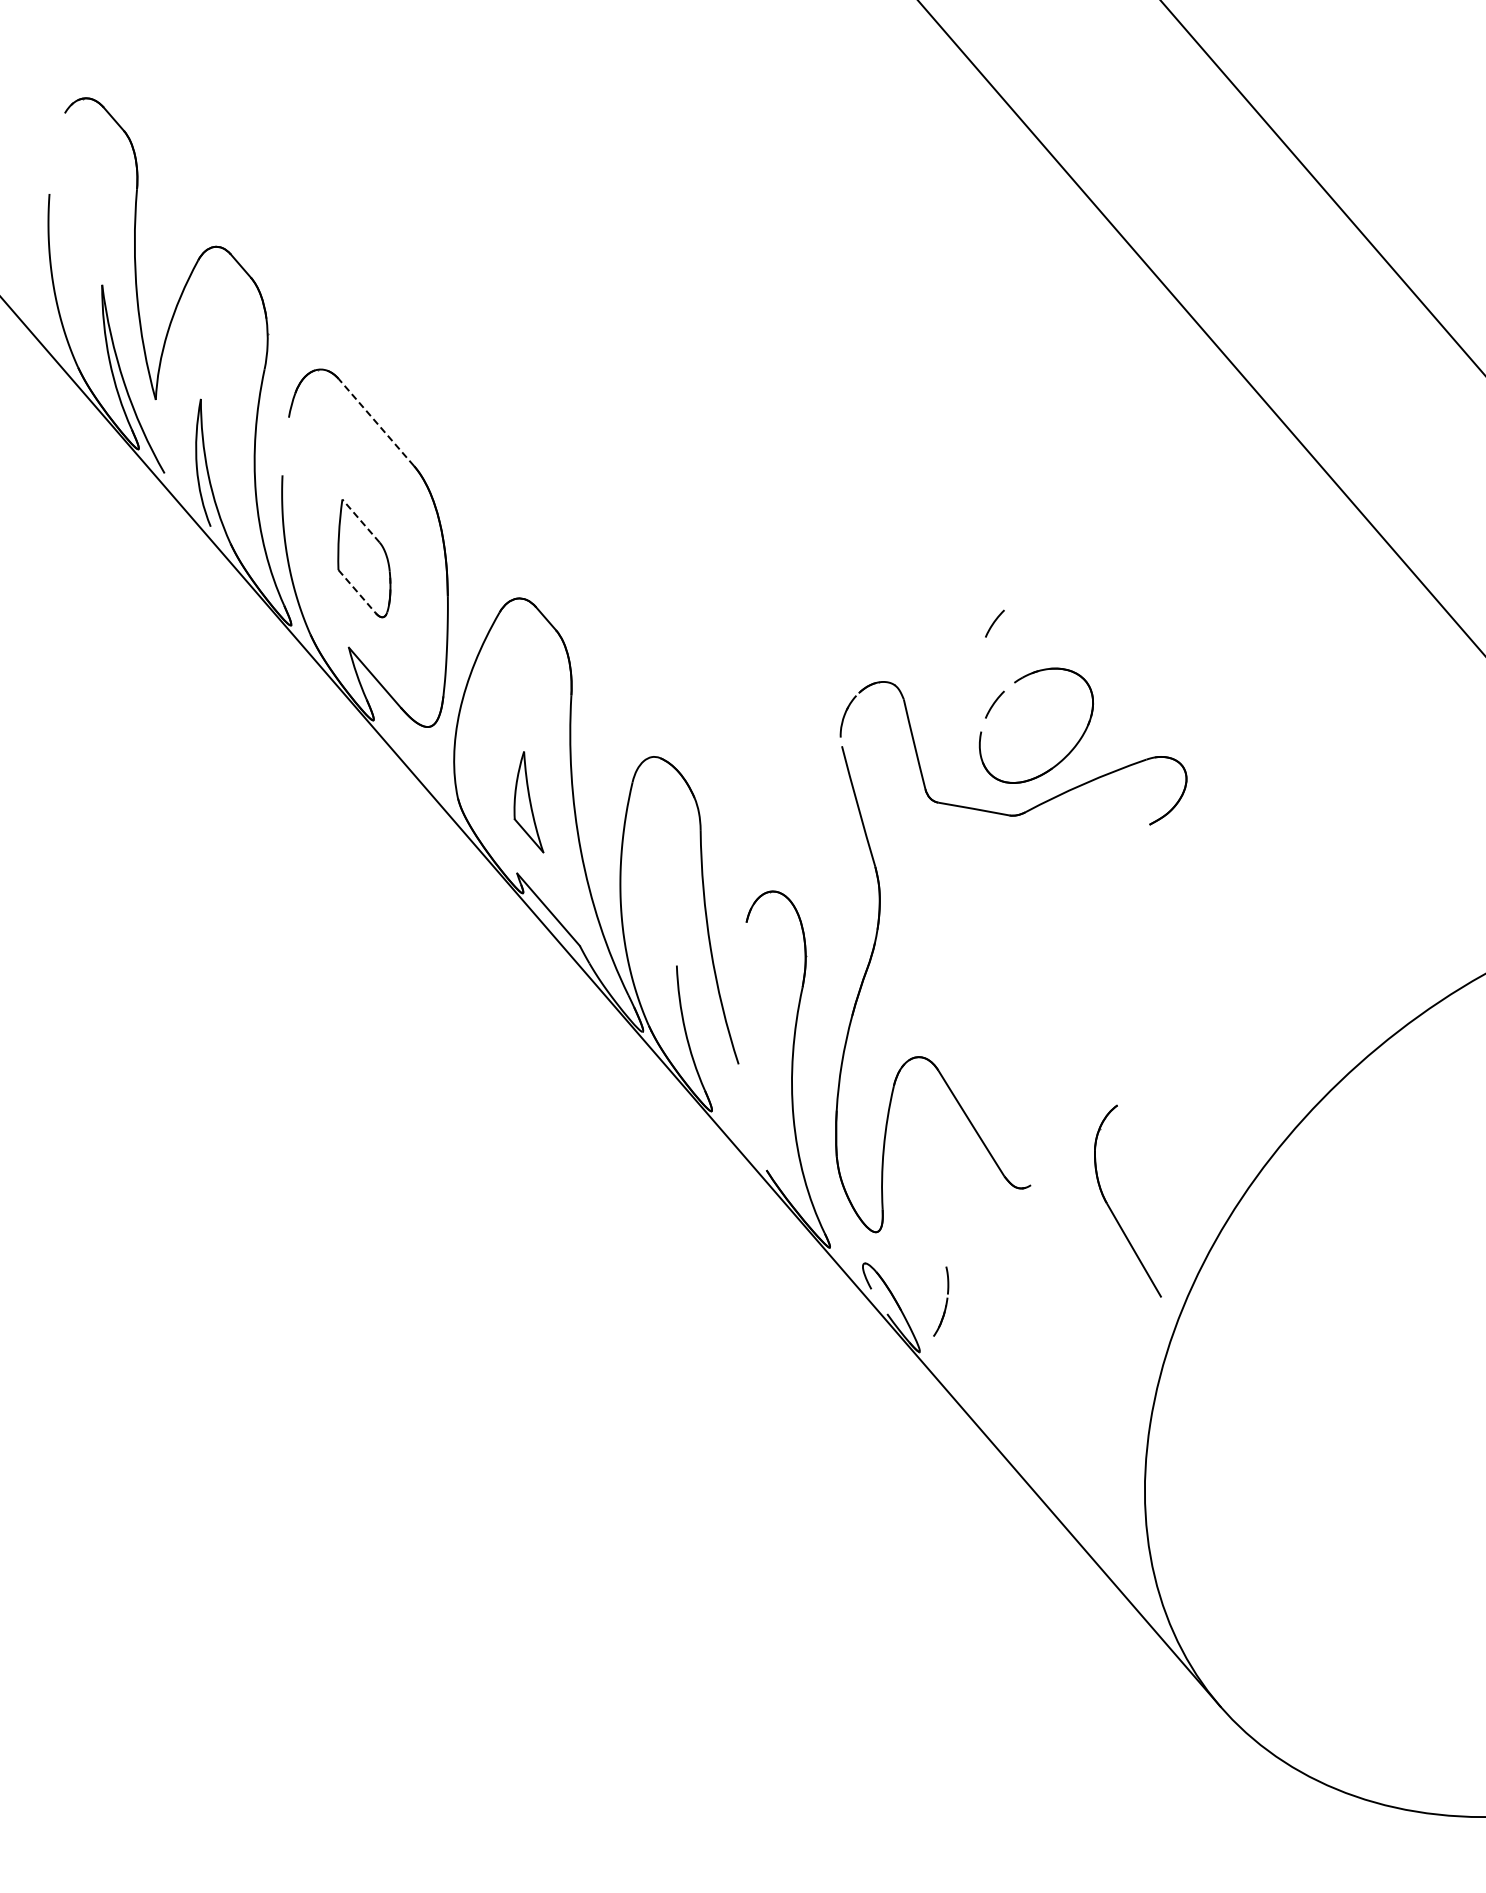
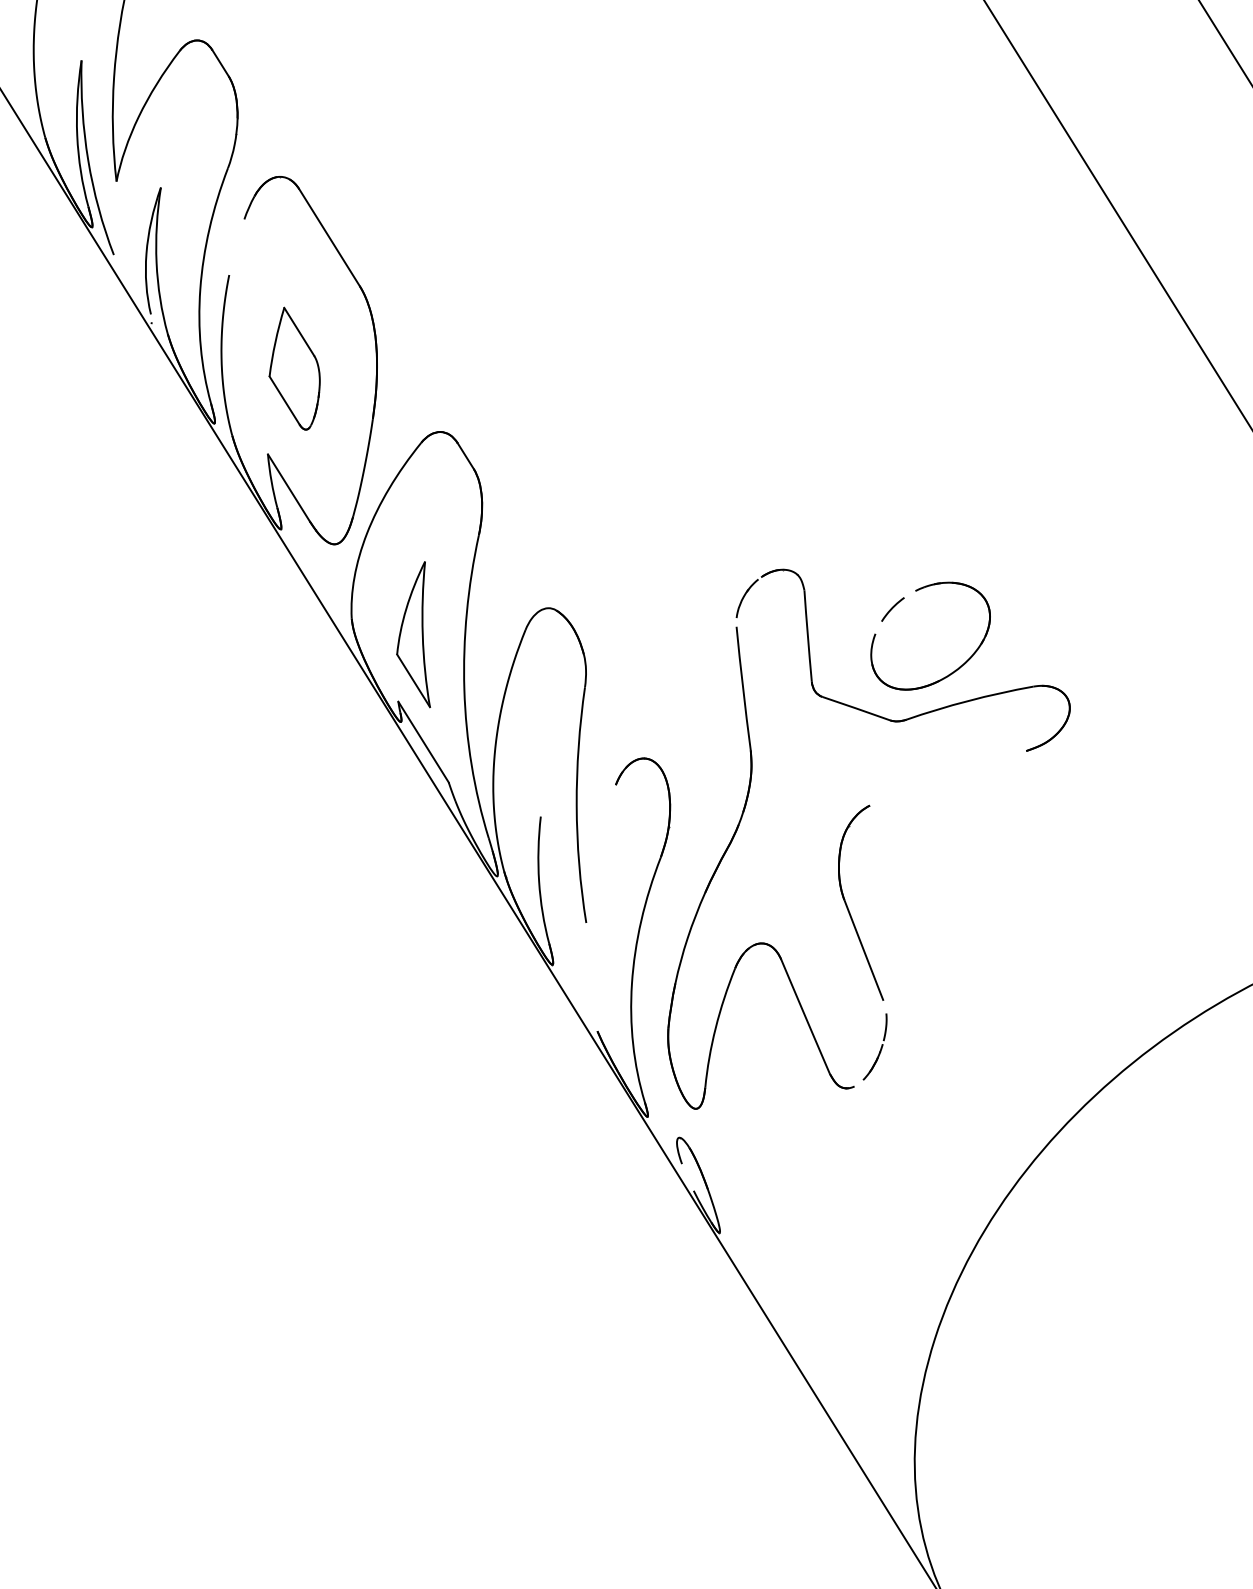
line: (376, 422) -> (329, 237), dashed -> solid
line: (360, 520) -> (298, 331), dashed -> solid
line: (357, 591) -> (284, 400), dashed -> solid
curve: (994, 623) -> (905, 529), removed
part: (528, 801) -> (420, 632), size x1.43
part: (1112, 1210) -> (848, 907), moved
part: (941, 1301) -> (876, 1046), moved

